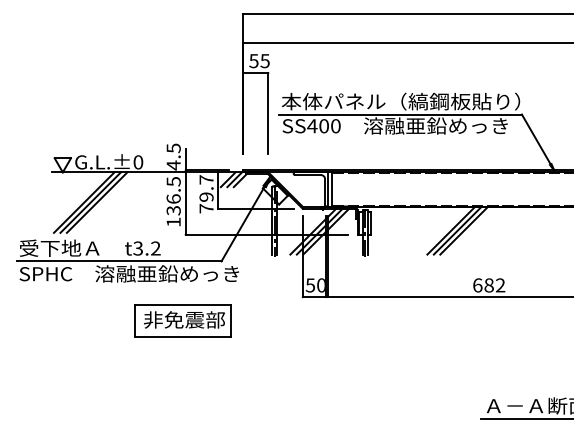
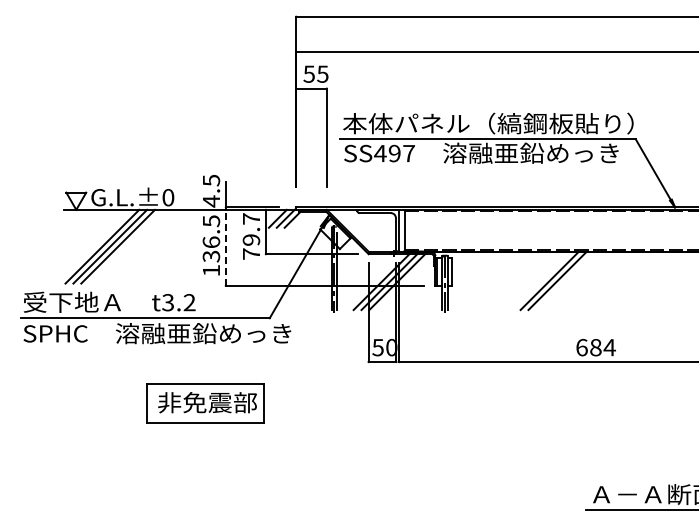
text: (329, 126) -> (401, 153), SS400 -> SS497
line: (185, 203) -> (225, 247), solid -> dashed
line: (463, 231) -> (564, 281), removed
text: (500, 285) -> (609, 347), 682 -> 684
part: (182, 320) -> (205, 403), moved

